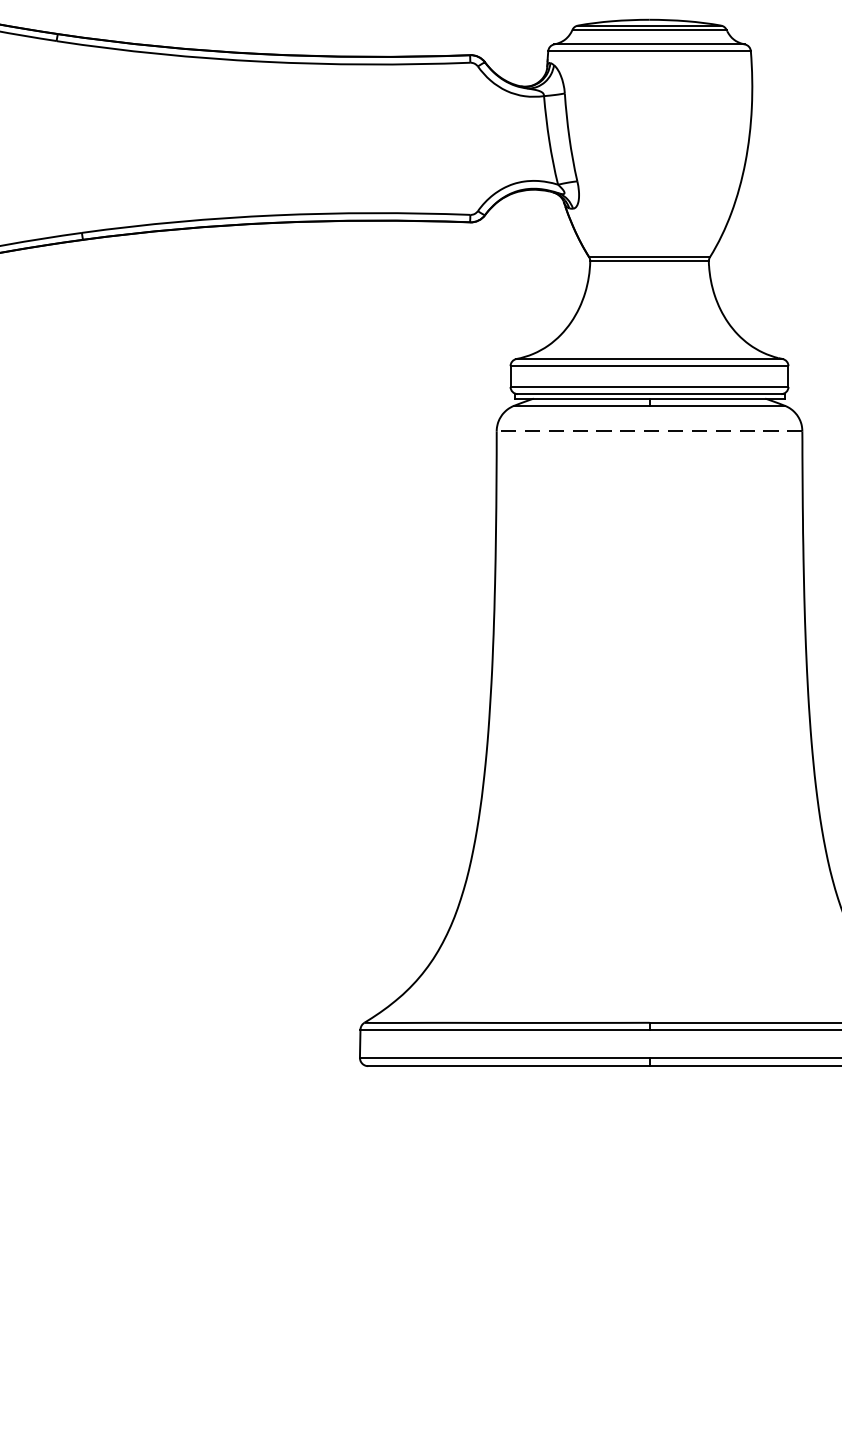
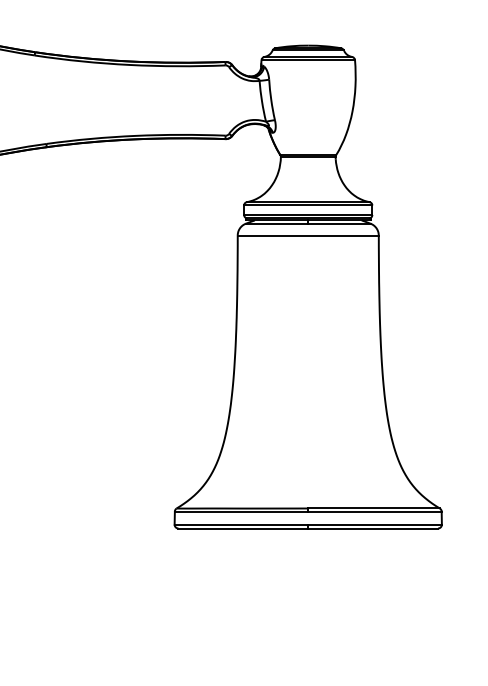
line: (650, 431) -> (308, 235), dashed -> solid

